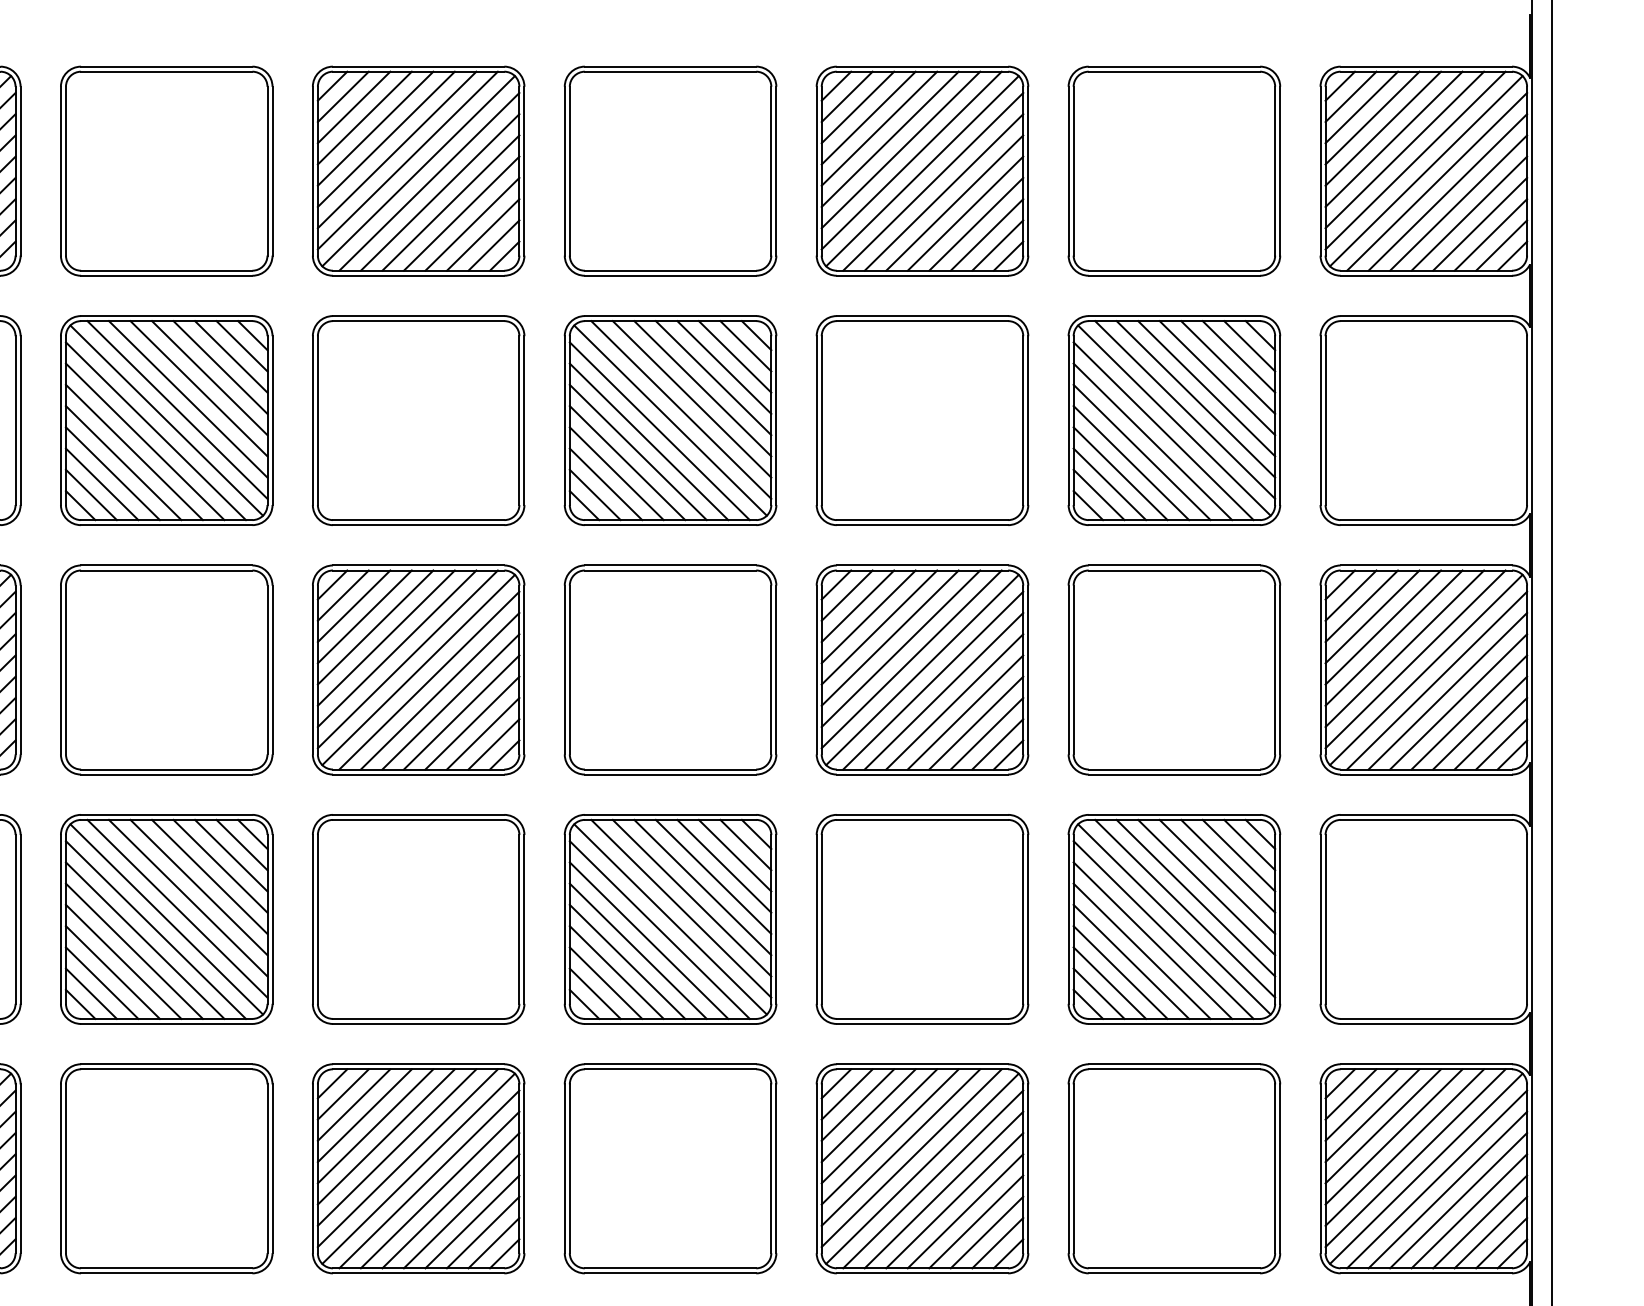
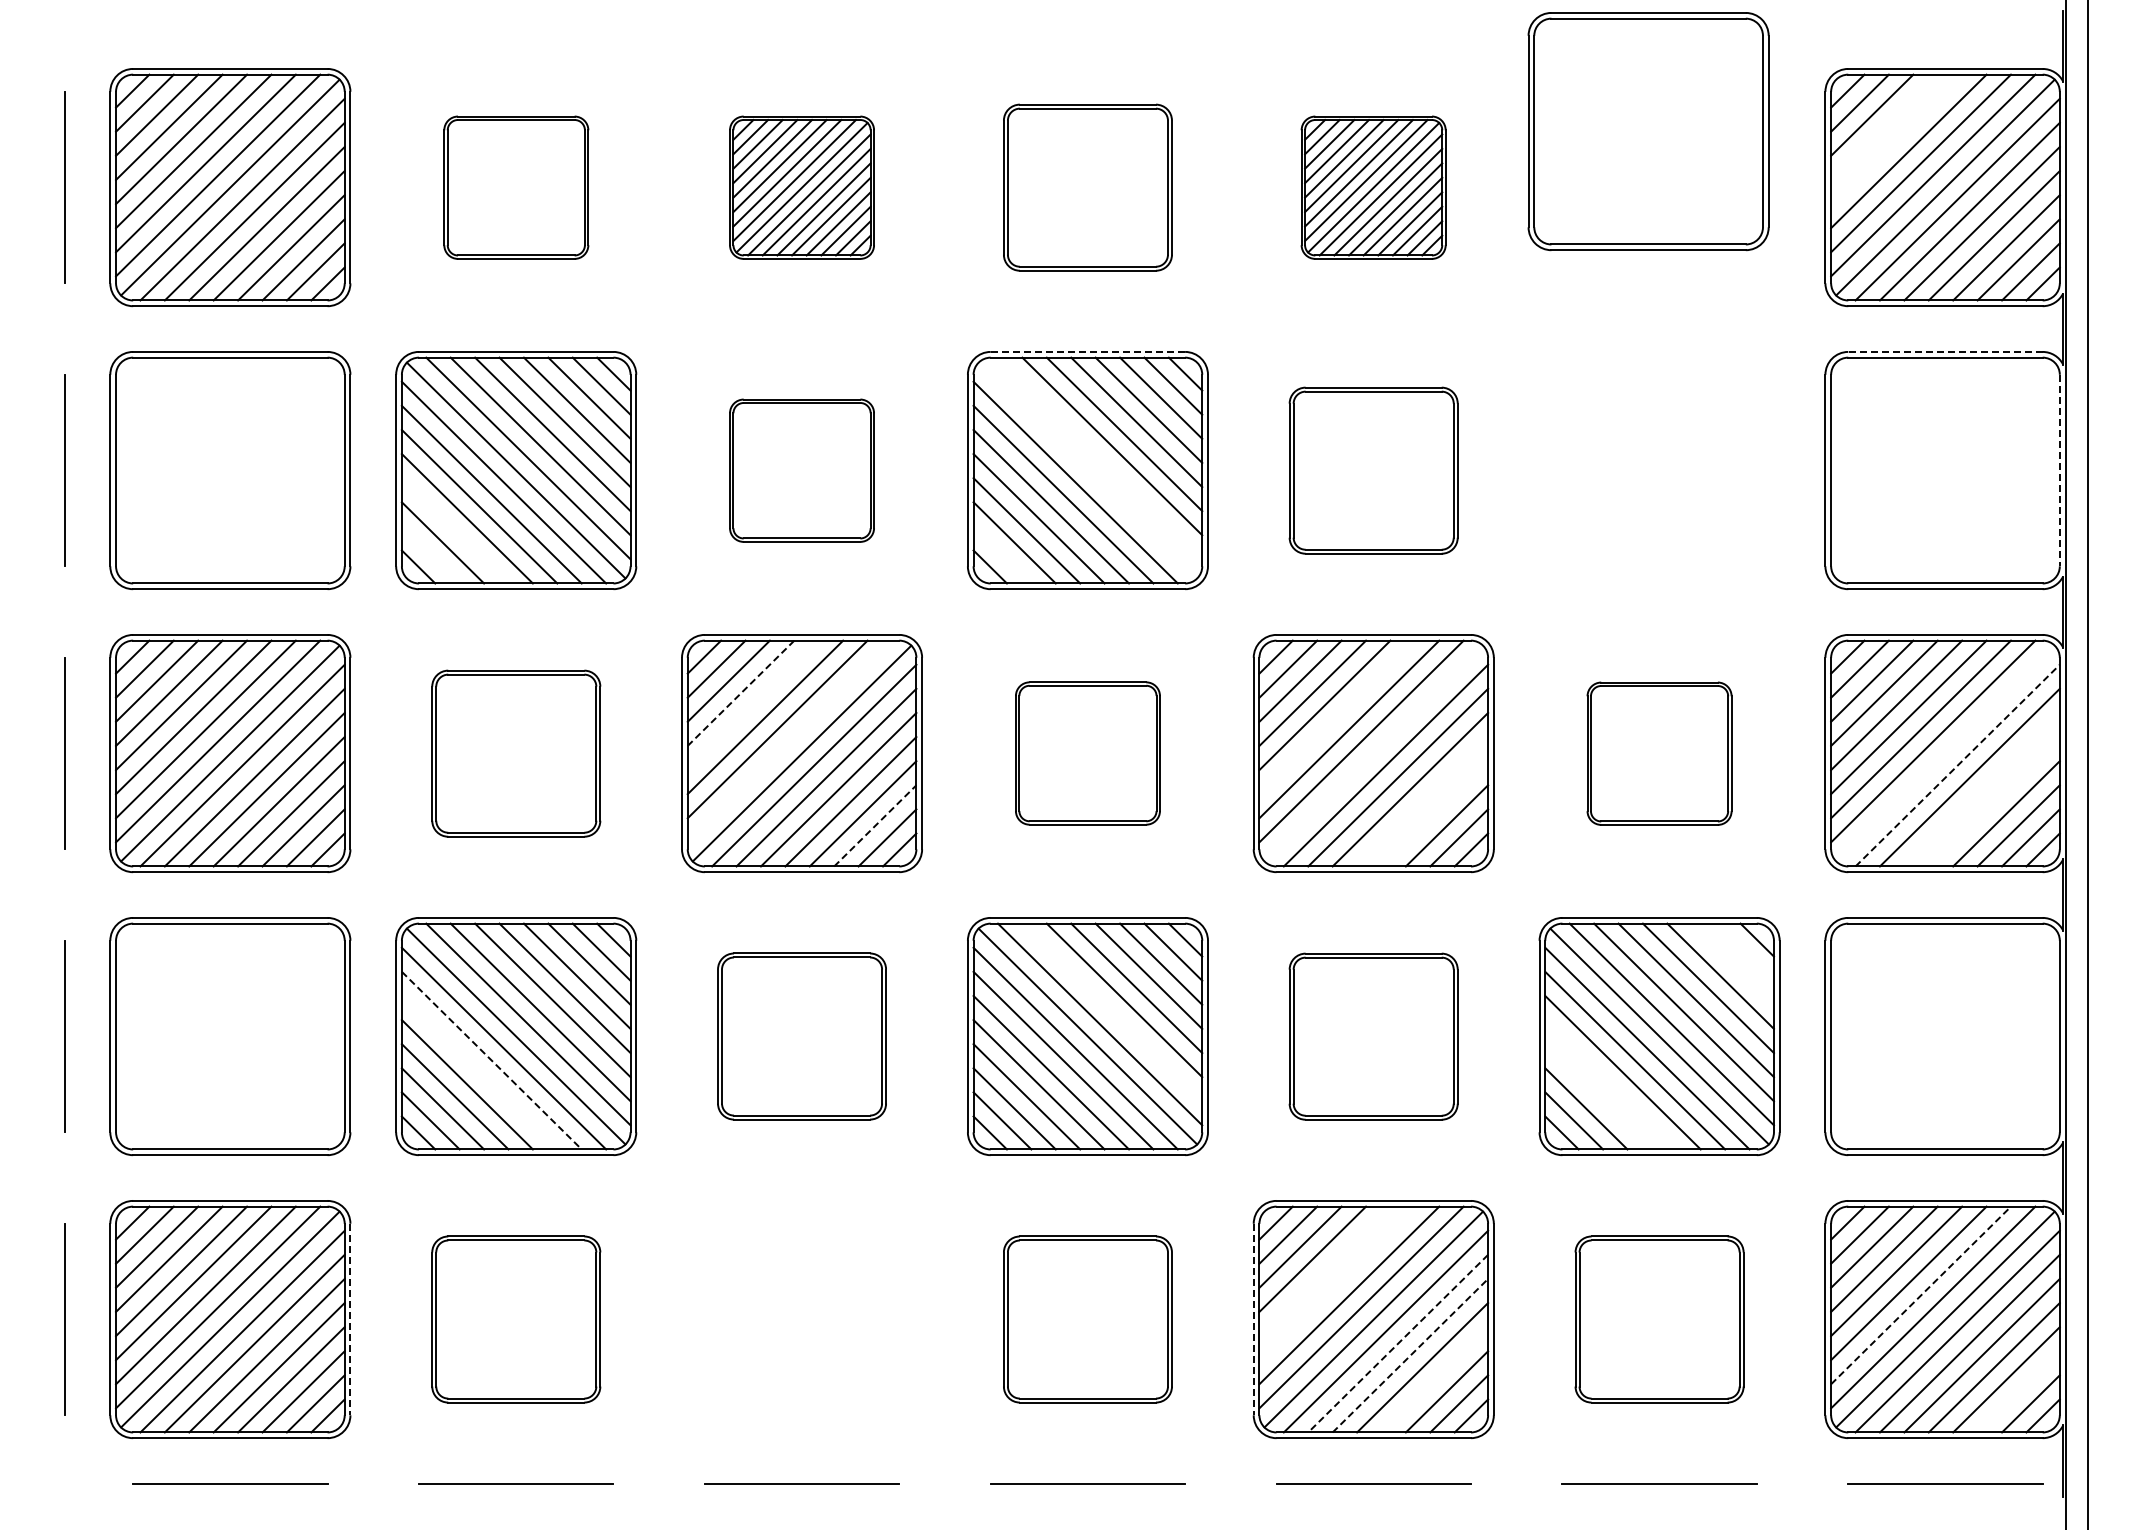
line: (1372, 117) -> (1884, 126), removed
line: (1383, 128) -> (1896, 139), removed
part: (166, 171) -> (516, 187), size x0.6
part: (418, 171) -> (801, 187), size x0.6
part: (670, 171) -> (1087, 187), size x0.7
part: (922, 171) -> (1373, 187), size x0.6
part: (1174, 171) -> (1648, 131), moved
line: (671, 315) -> (1088, 351), solid -> dashed
line: (1425, 315) -> (1944, 351), solid -> dashed
line: (681, 409) -> (1100, 458), removed
part: (418, 420) -> (801, 470), size x0.6
line: (670, 420) -> (1087, 470), removed
part: (922, 420) -> (1373, 470), size x0.7
part: (1174, 420) -> (1659, 470), removed
line: (1526, 420) -> (2059, 470), solid -> dashed
line: (112, 473) -> (454, 530), removed
line: (91, 494) -> (430, 554), removed
line: (595, 494) -> (1002, 554), removed
line: (365, 617) -> (741, 693), solid -> dashed
line: (374, 627) -> (752, 705), removed
line: (889, 638) -> (1336, 717), removed
line: (407, 659) -> (789, 741), removed
part: (166, 669) -> (516, 753), size x0.7
part: (670, 669) -> (1087, 753), size x0.6
line: (922, 669) -> (1373, 753), removed
part: (1174, 669) -> (1659, 753), size x0.6
line: (1426, 669) -> (1945, 753), removed
line: (1436, 680) -> (1957, 765), solid -> dashed
line: (1458, 701) -> (1981, 789), removed
line: (965, 712) -> (1422, 801), removed
line: (1468, 712) -> (1993, 801), removed
line: (976, 722) -> (1434, 813), removed
line: (483, 733) -> (875, 825), solid -> dashed
line: (1249, 844) -> (1744, 951), removed
line: (1238, 855) -> (1732, 963), removed
line: (692, 898) -> (1112, 1012), removed
part: (418, 919) -> (801, 1036), size x0.7
part: (922, 919) -> (1373, 1036), size x0.7
line: (145, 941) -> (492, 1061), solid -> dashed
line: (134, 951) -> (479, 1072), removed
line: (1131, 961) -> (1610, 1084), removed
line: (1120, 972) -> (1598, 1096), removed
line: (879, 1126) -> (1324, 1271), removed
line: (889, 1137) -> (1336, 1283), removed
line: (1405, 1147) -> (1921, 1295), solid -> dashed
line: (20, 1168) -> (350, 1319), solid -> dashed
part: (166, 1168) -> (516, 1319), size x0.7
part: (418, 1168) -> (801, 1319), removed
part: (670, 1168) -> (1087, 1319), size x0.7
line: (816, 1168) -> (1253, 1319), solid -> dashed
part: (1174, 1168) -> (1659, 1319), size x0.7
line: (943, 1189) -> (1397, 1343), solid -> dashed
line: (954, 1200) -> (1410, 1355), solid -> dashed
line: (976, 1221) -> (1434, 1379), removed
line: (1490, 1232) -> (2018, 1391), removed

